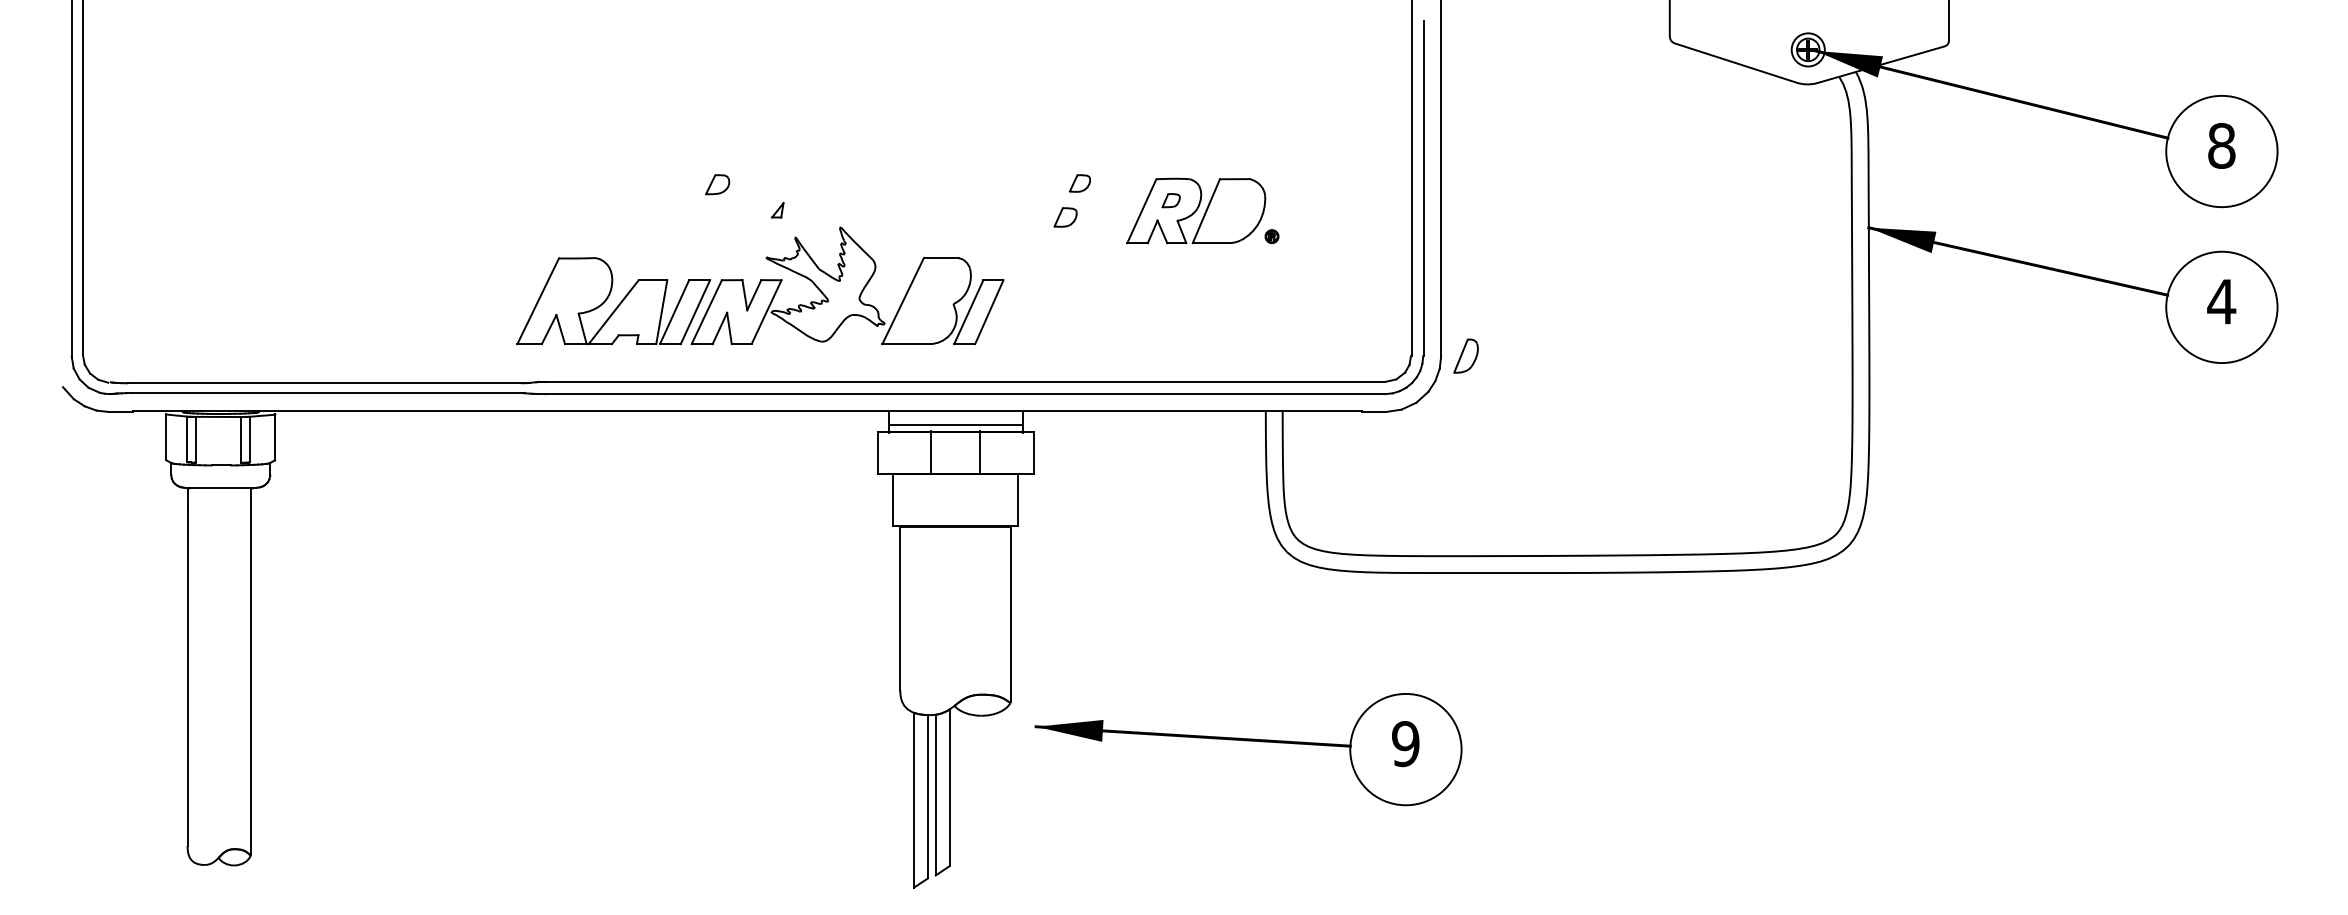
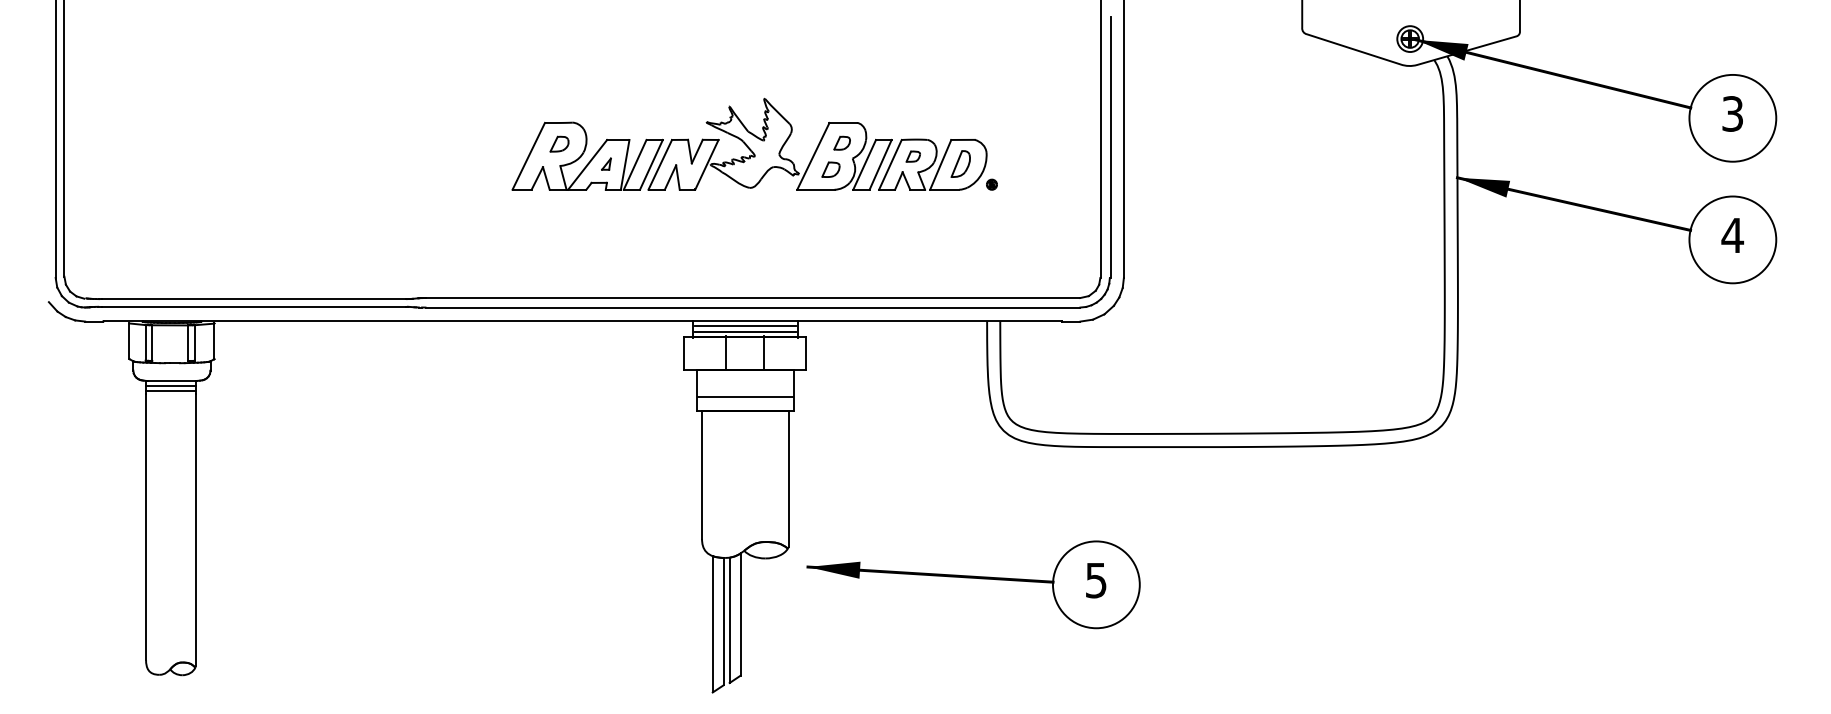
text: (2221, 145) -> (1732, 113), 8 -> 3
part: (760, 285) -> (702, 144), moved
part: (1465, 355) -> (960, 163), moved
line: (955, 418) -> (745, 326), added
line: (219, 494) -> (170, 385), added
line: (219, 500) -> (170, 390), added
line: (955, 509) -> (745, 397), added
text: (1405, 743) -> (1096, 580), 9 -> 5

